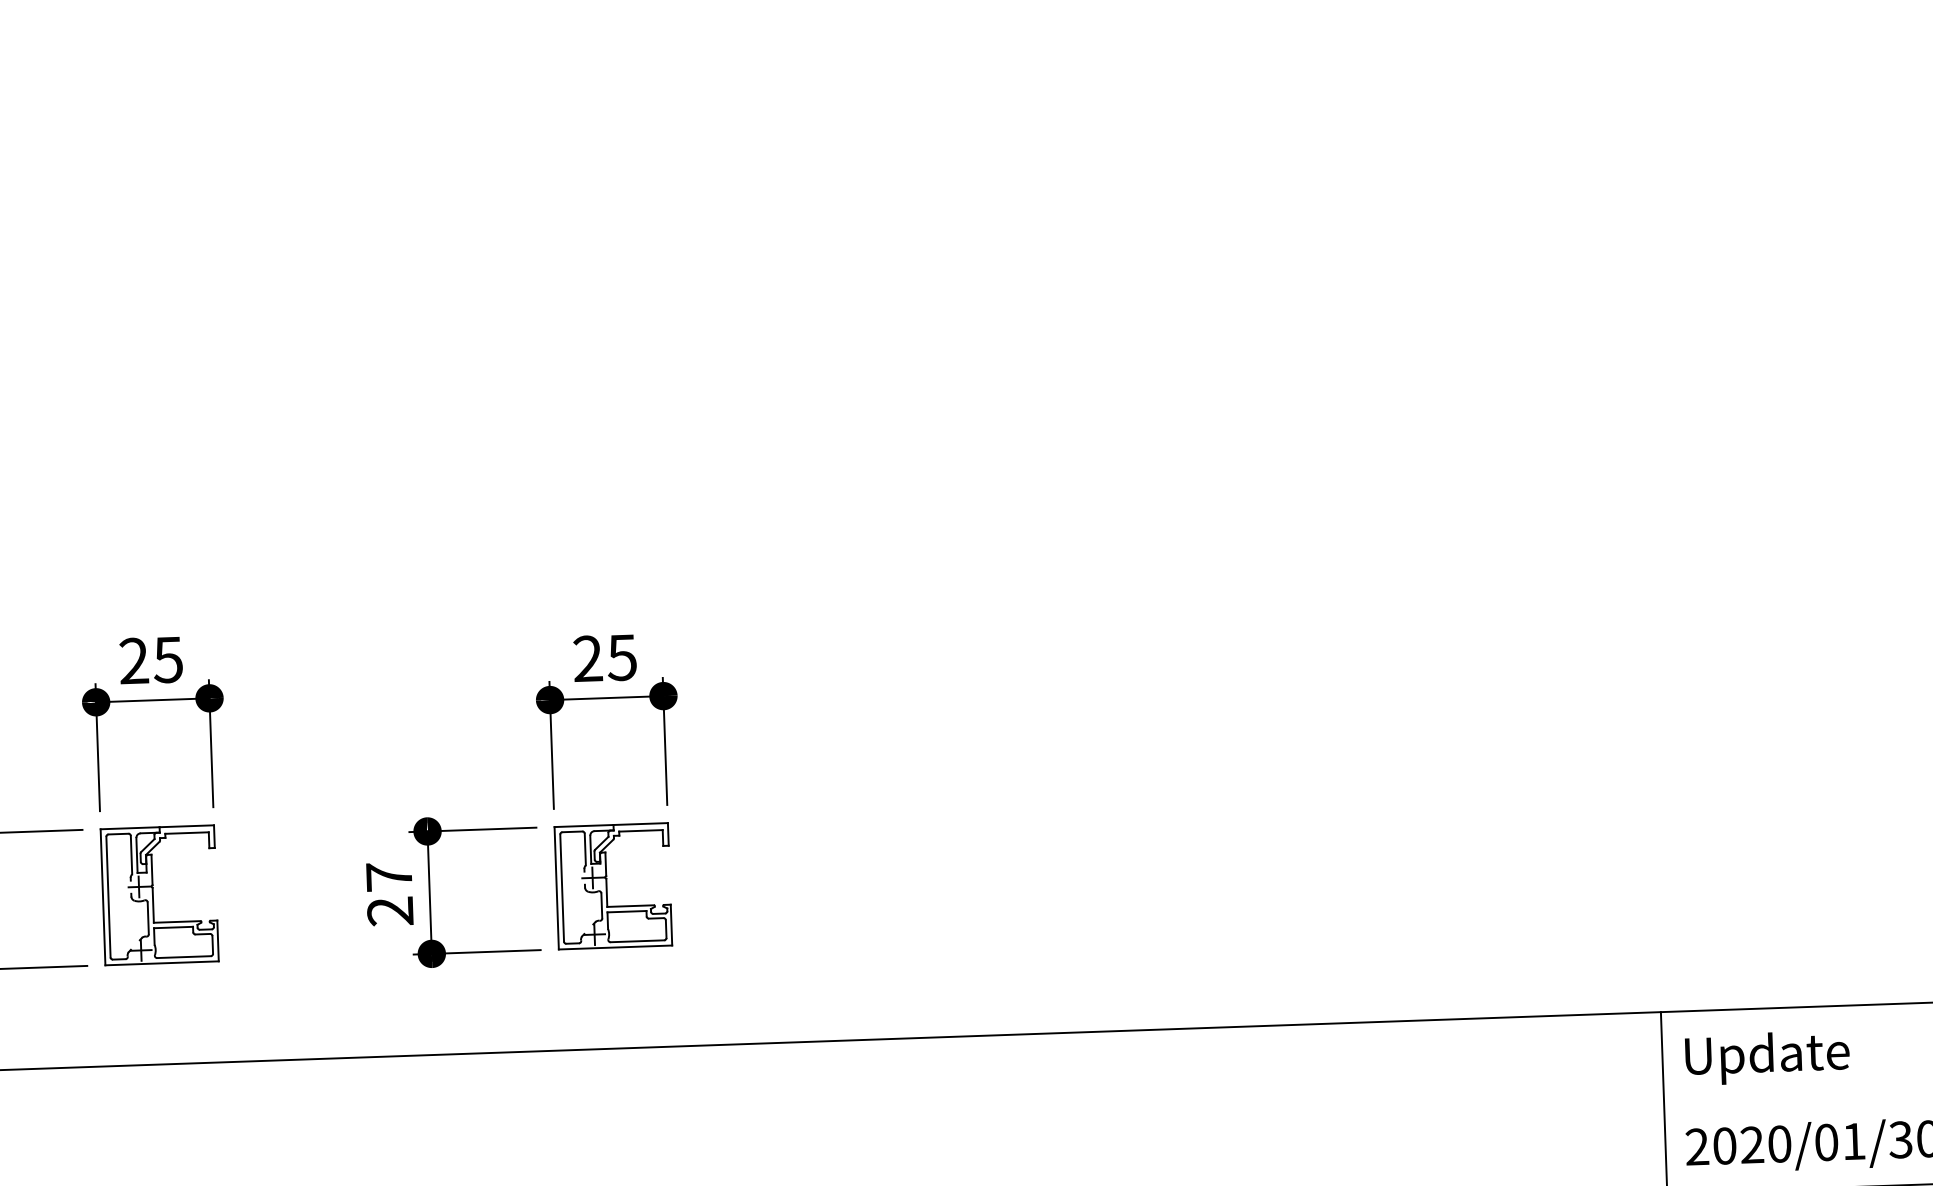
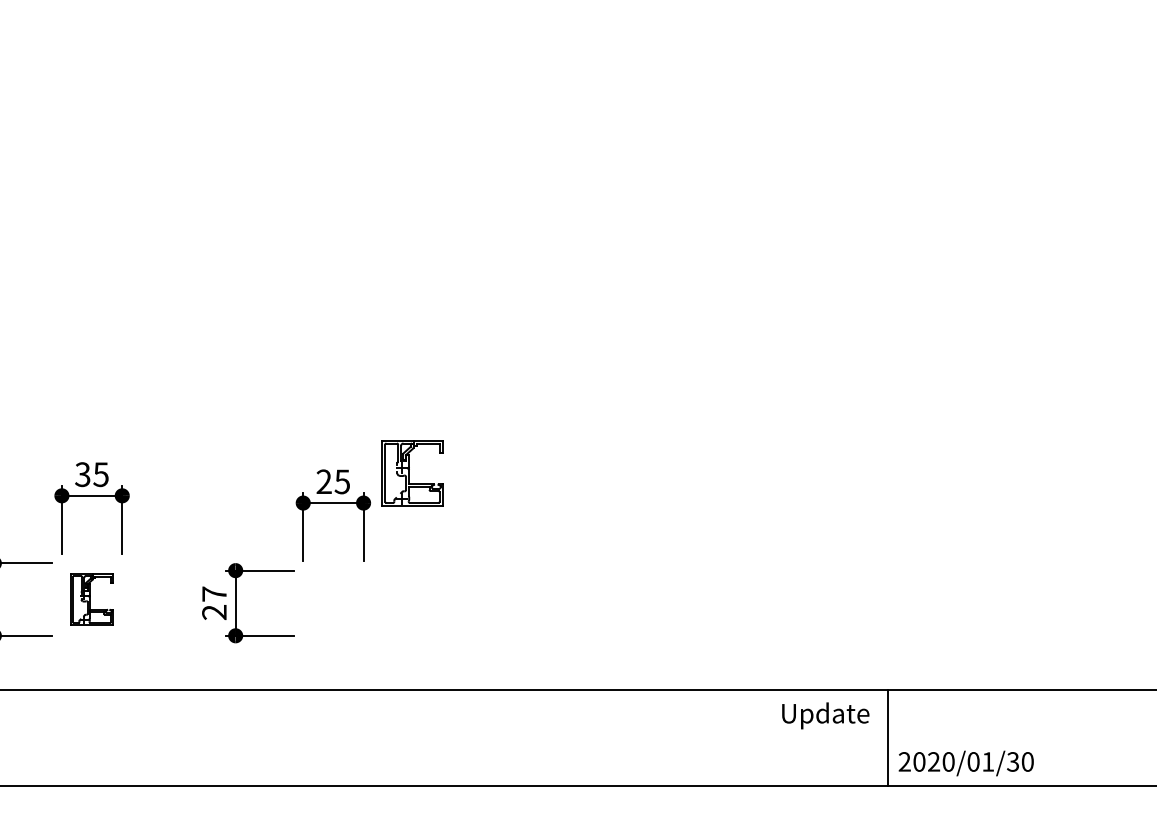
text: (133, 660) -> (82, 474), 25 -> 35
part: (613, 886) -> (412, 473), moved
part: (158, 895) -> (91, 599), size x0.7
text: (1767, 1057) -> (825, 715), moved

